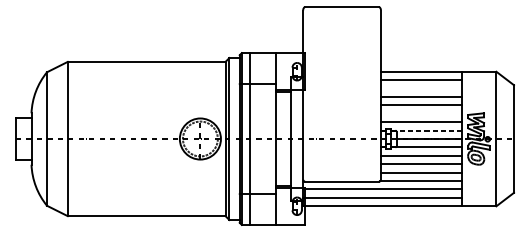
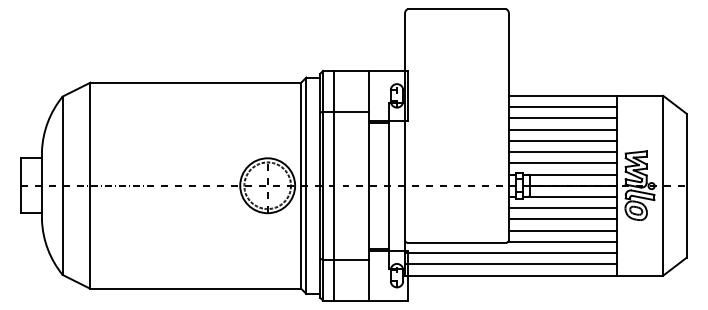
line: (421, 88) -> (562, 118), added
line: (421, 114) -> (562, 152), added
line: (427, 130) -> (570, 174), dashed -> solid

